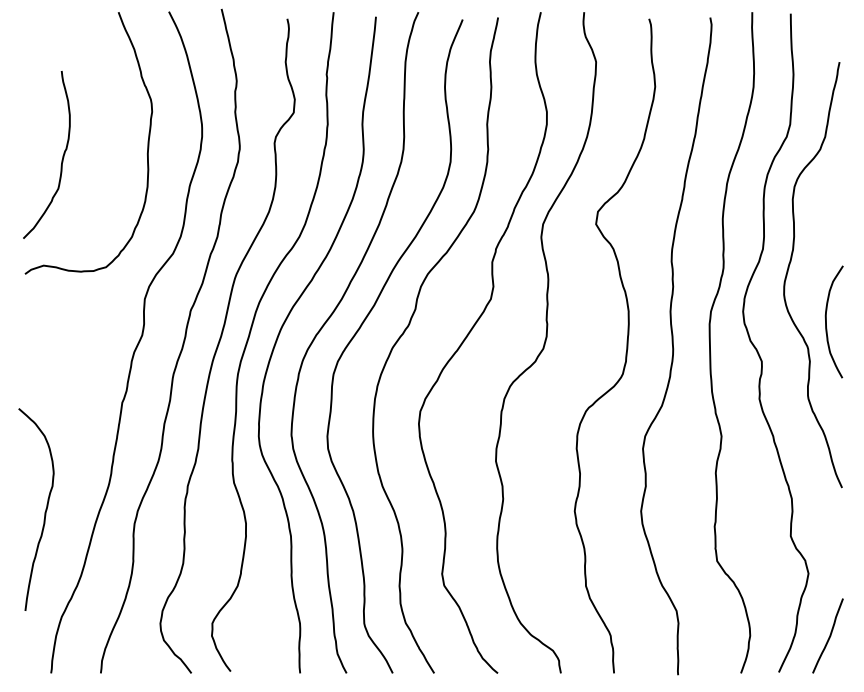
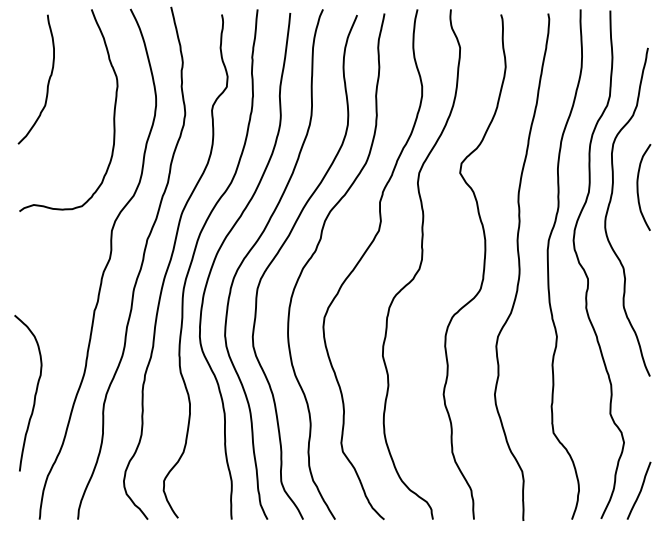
curve: (61, 158) -> (47, 82), moved
curve: (827, 322) -> (638, 187), moved

